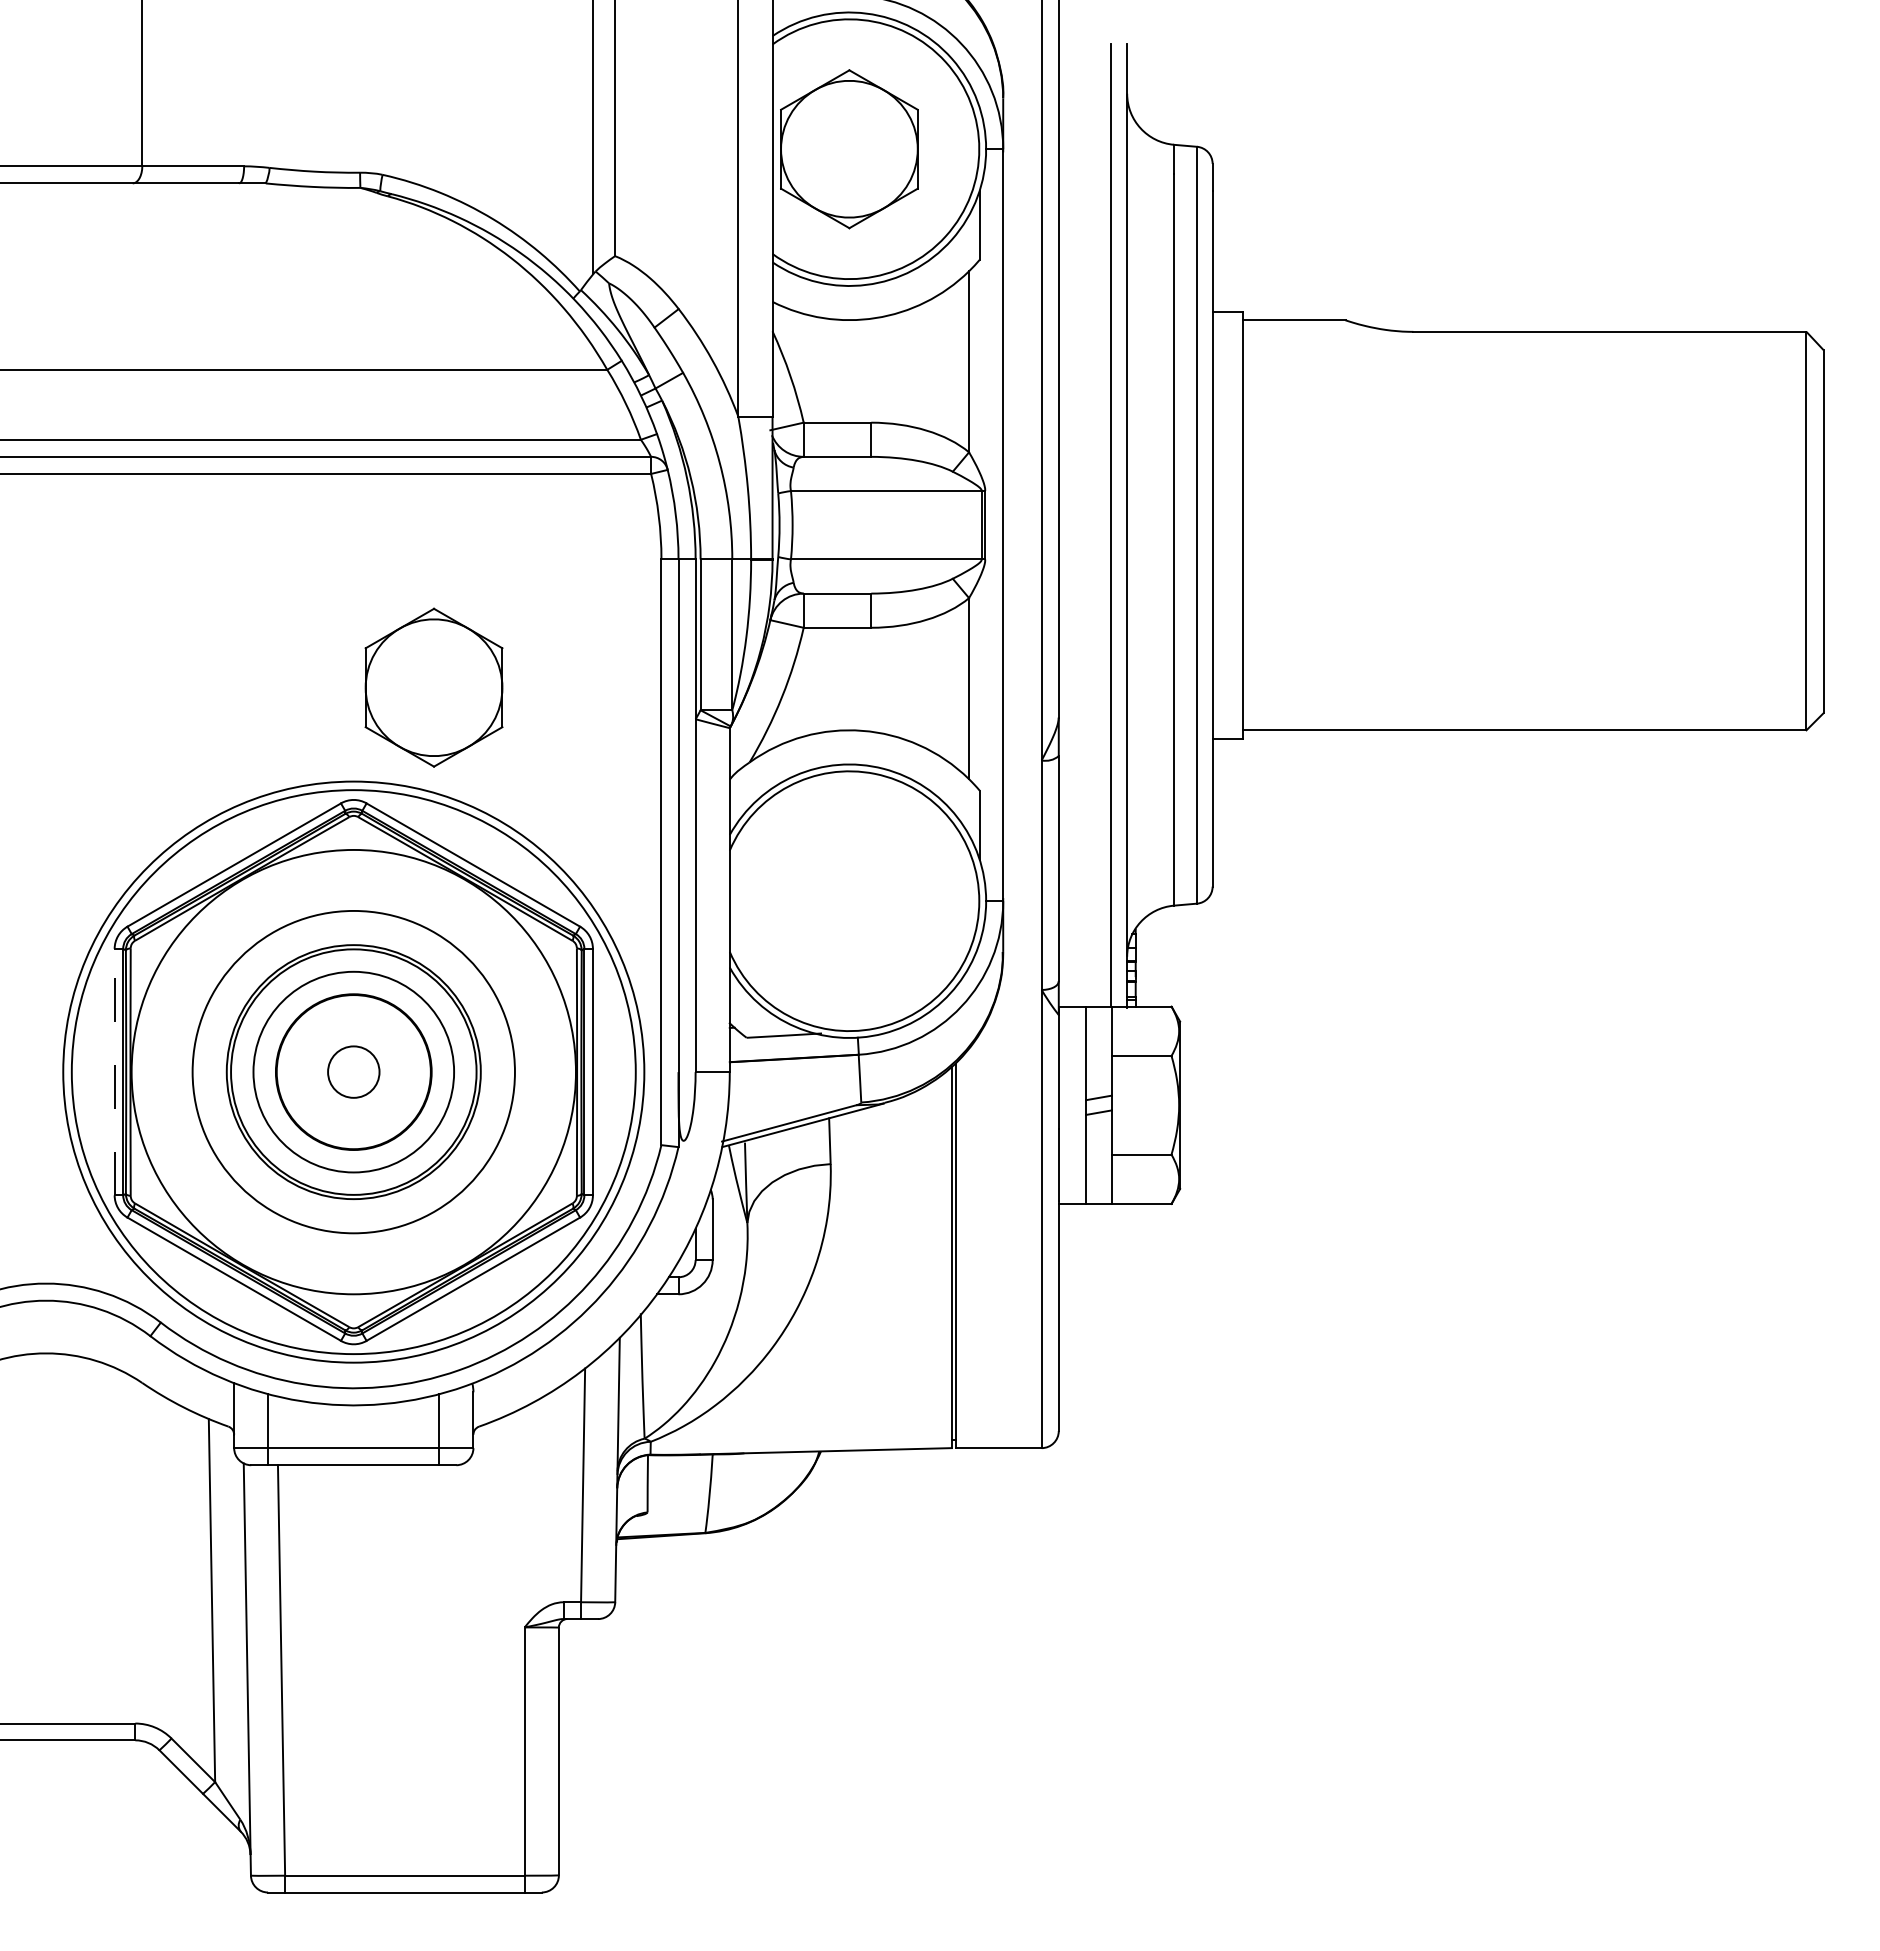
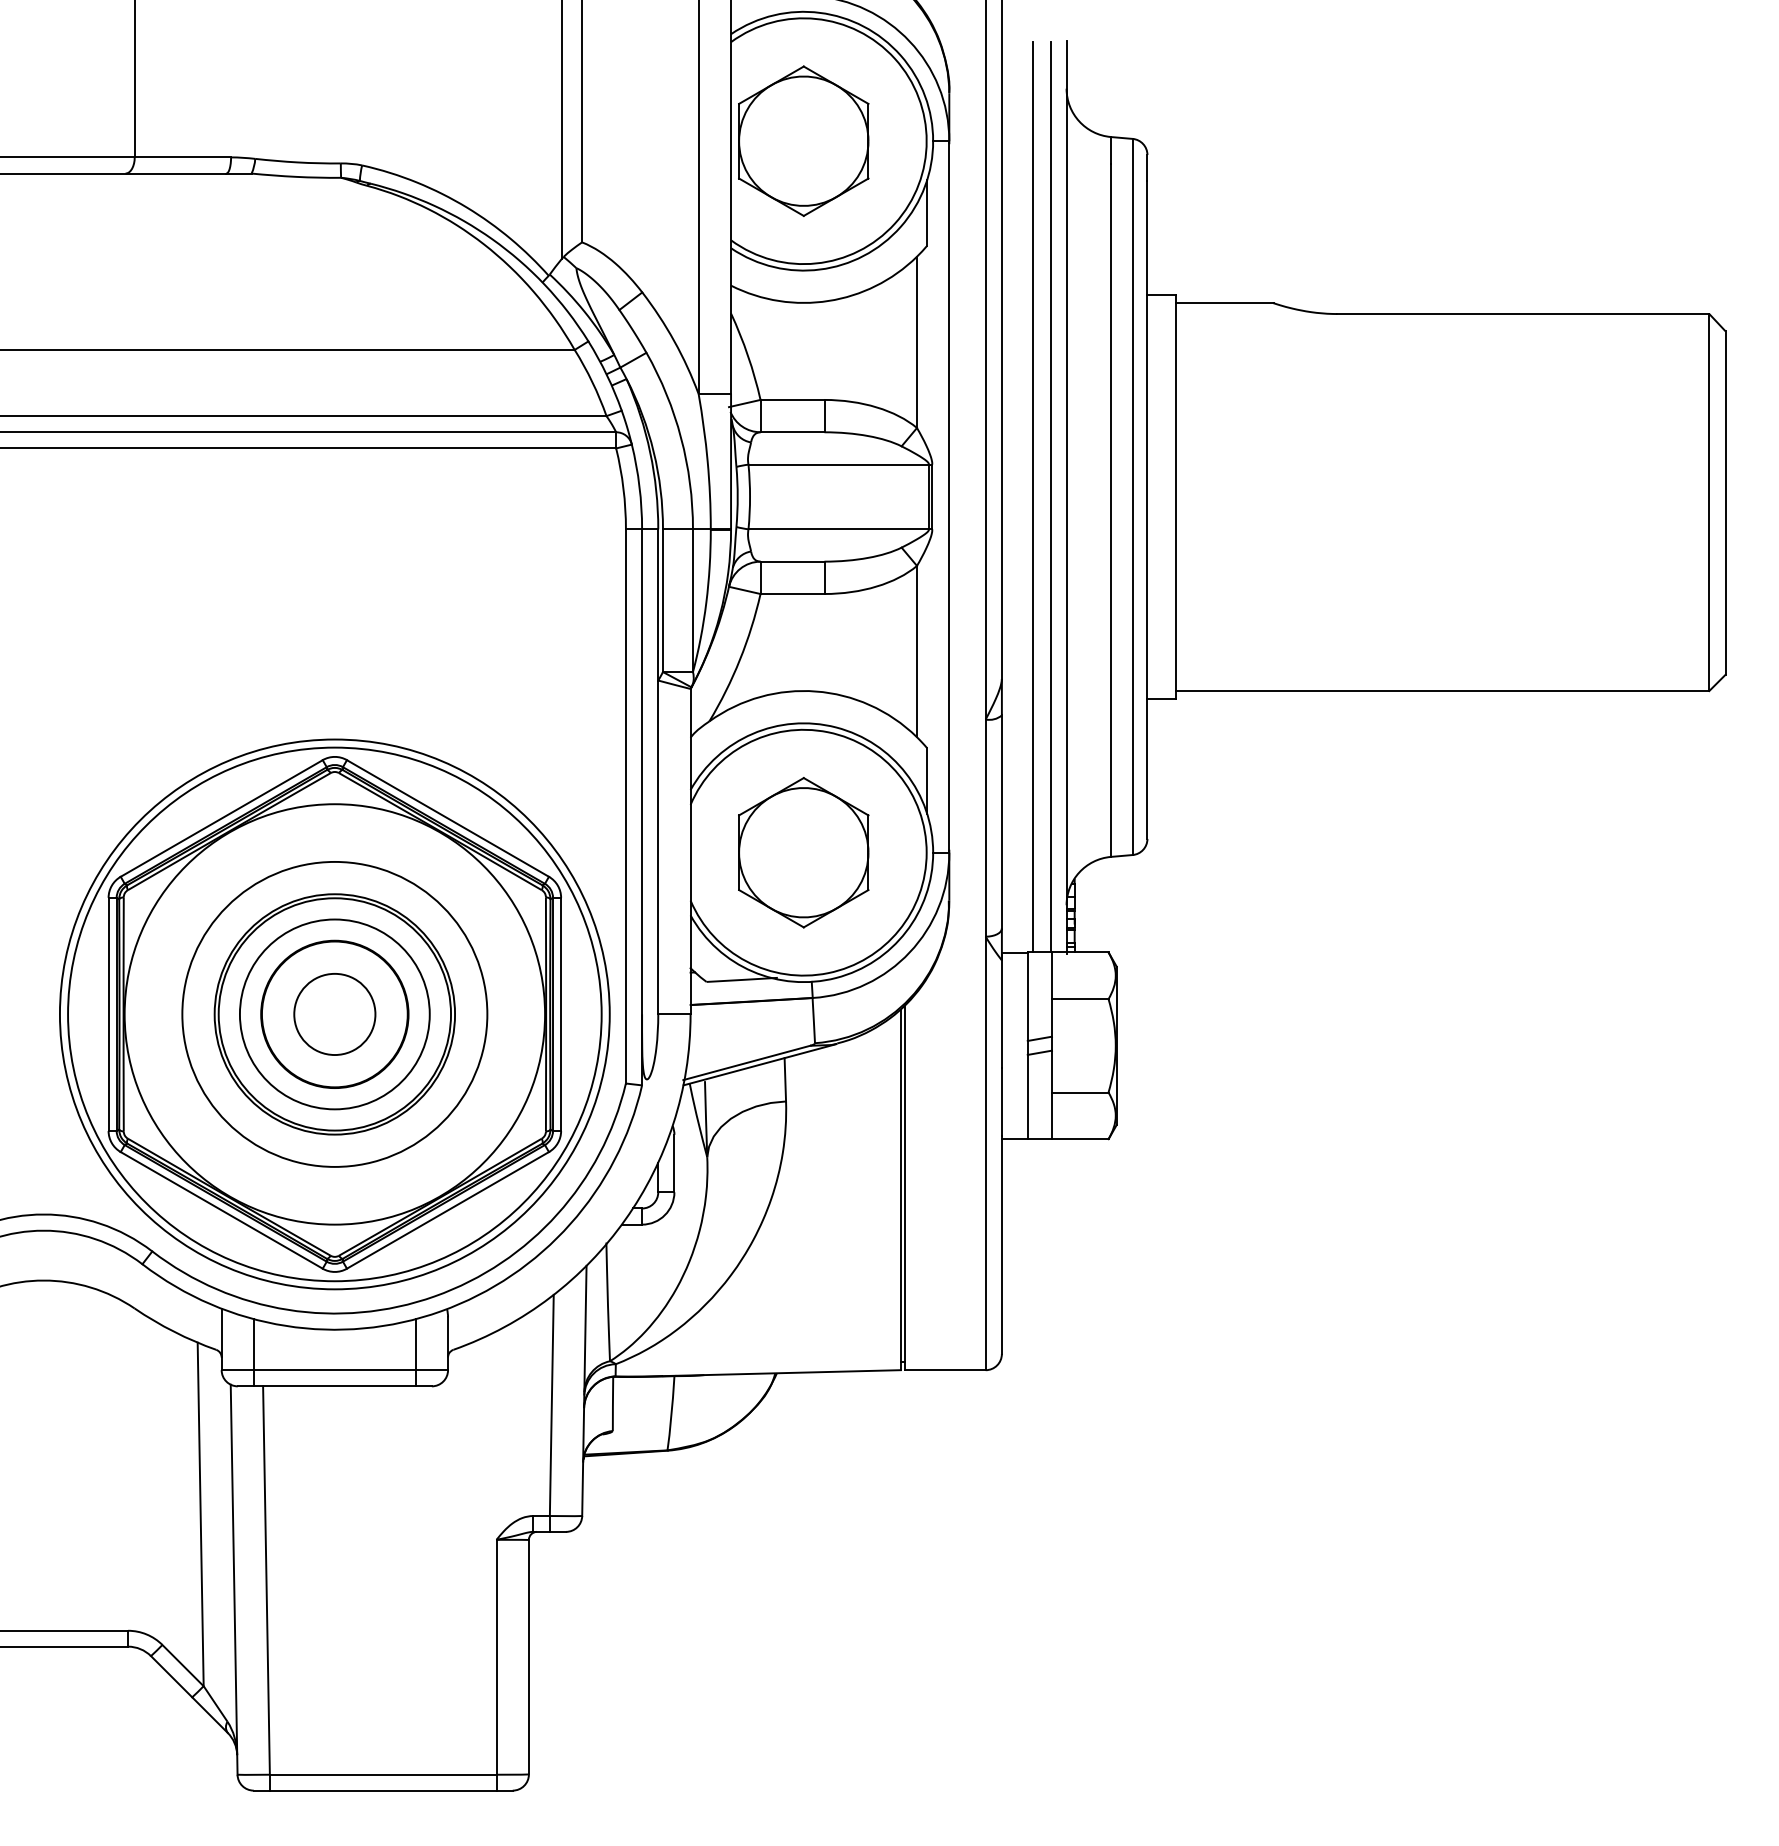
line: (1091, 524) -> (1032, 496), added
part: (433, 687) -> (803, 852), moved
line: (114, 1072) -> (108, 1014), dashed -> solid
circle: (353, 1072) -> (334, 1014), size x1.67

